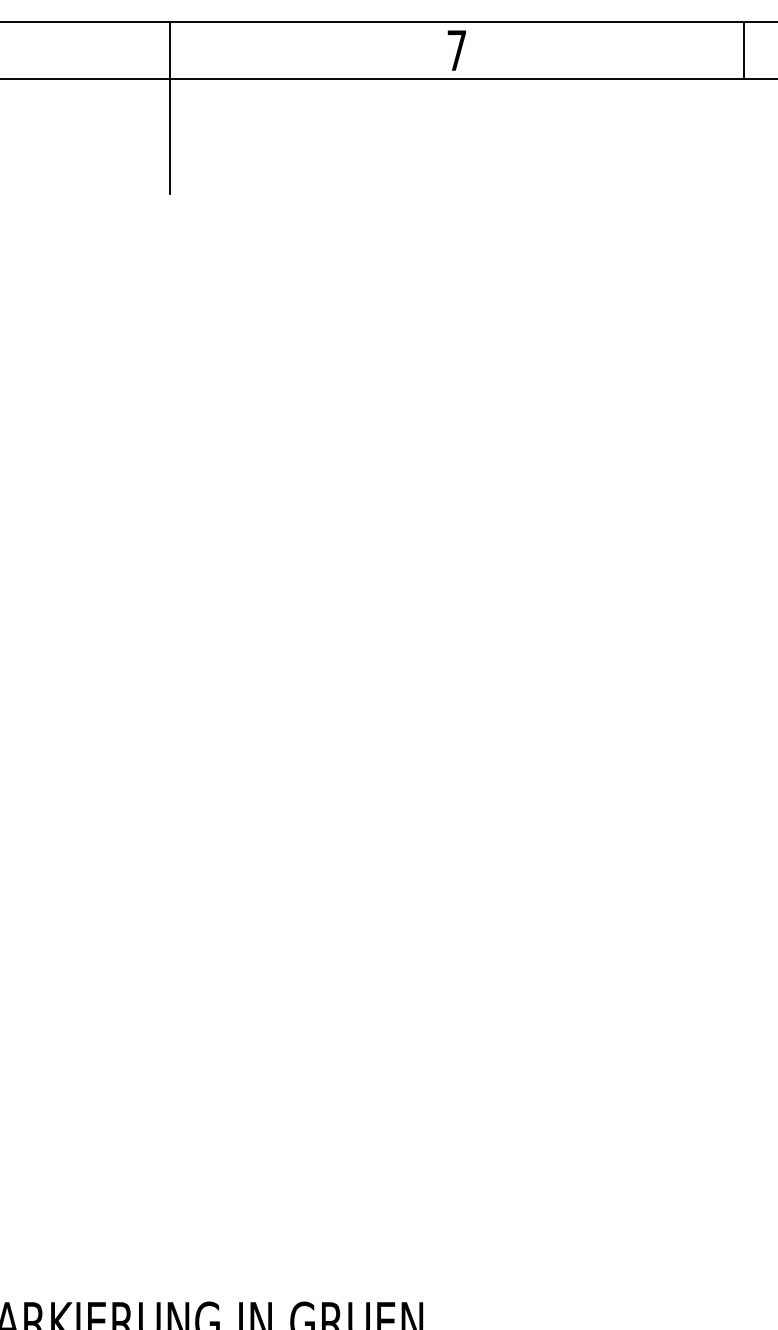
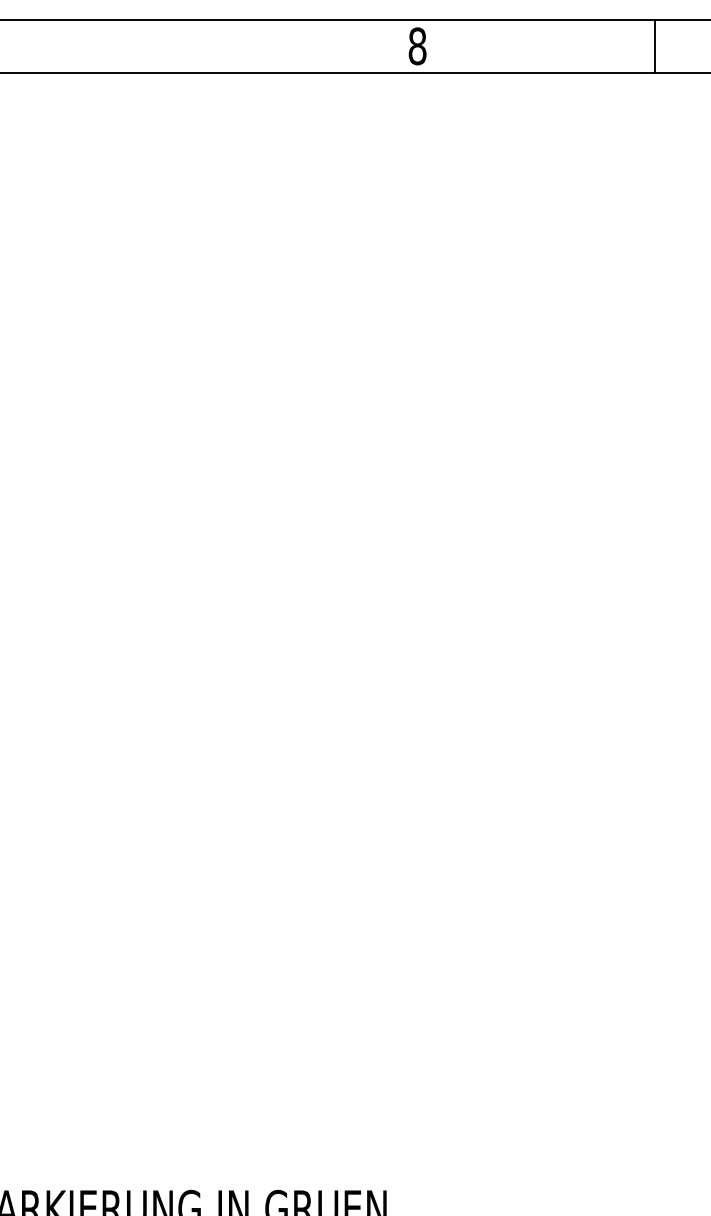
text: (456, 50) -> (417, 46), 7 -> 8
line: (744, 50) -> (655, 46), moved
line: (170, 107) -> (155, 98), removed

